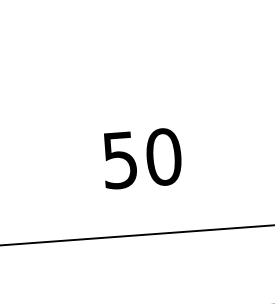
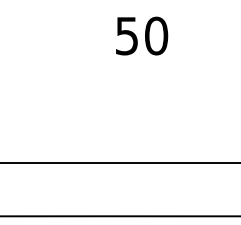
text: (143, 157) -> (142, 35), moved

